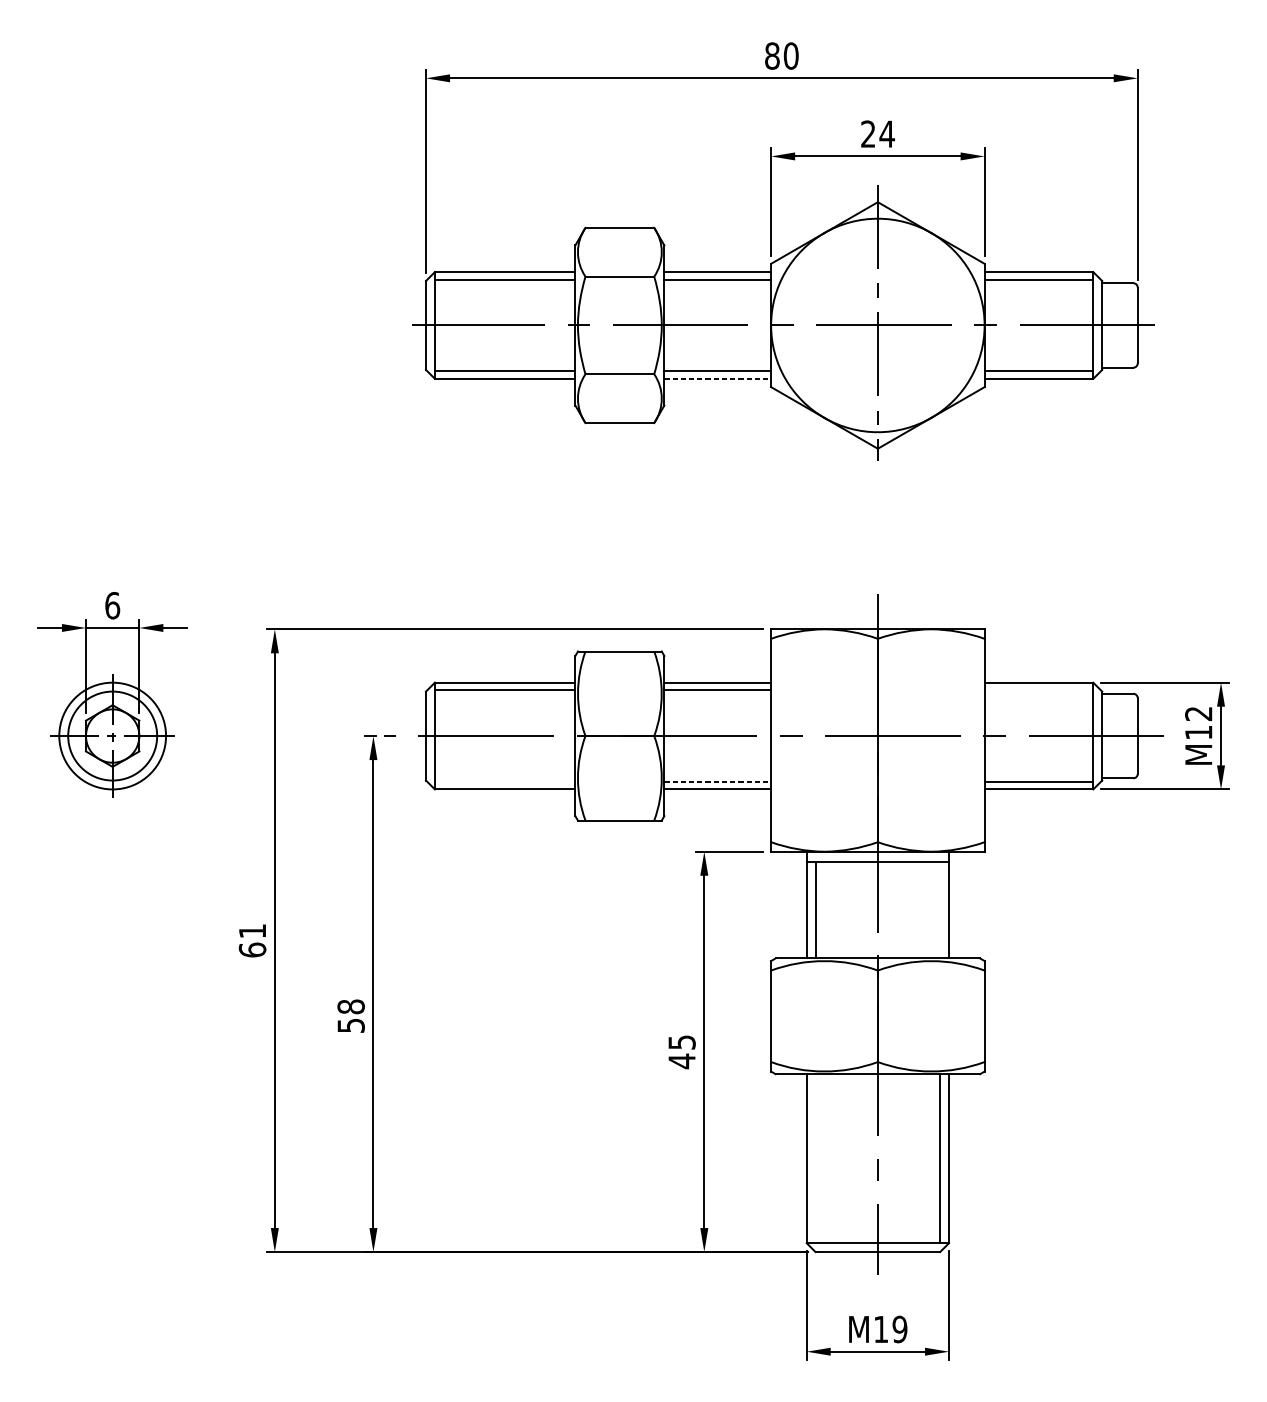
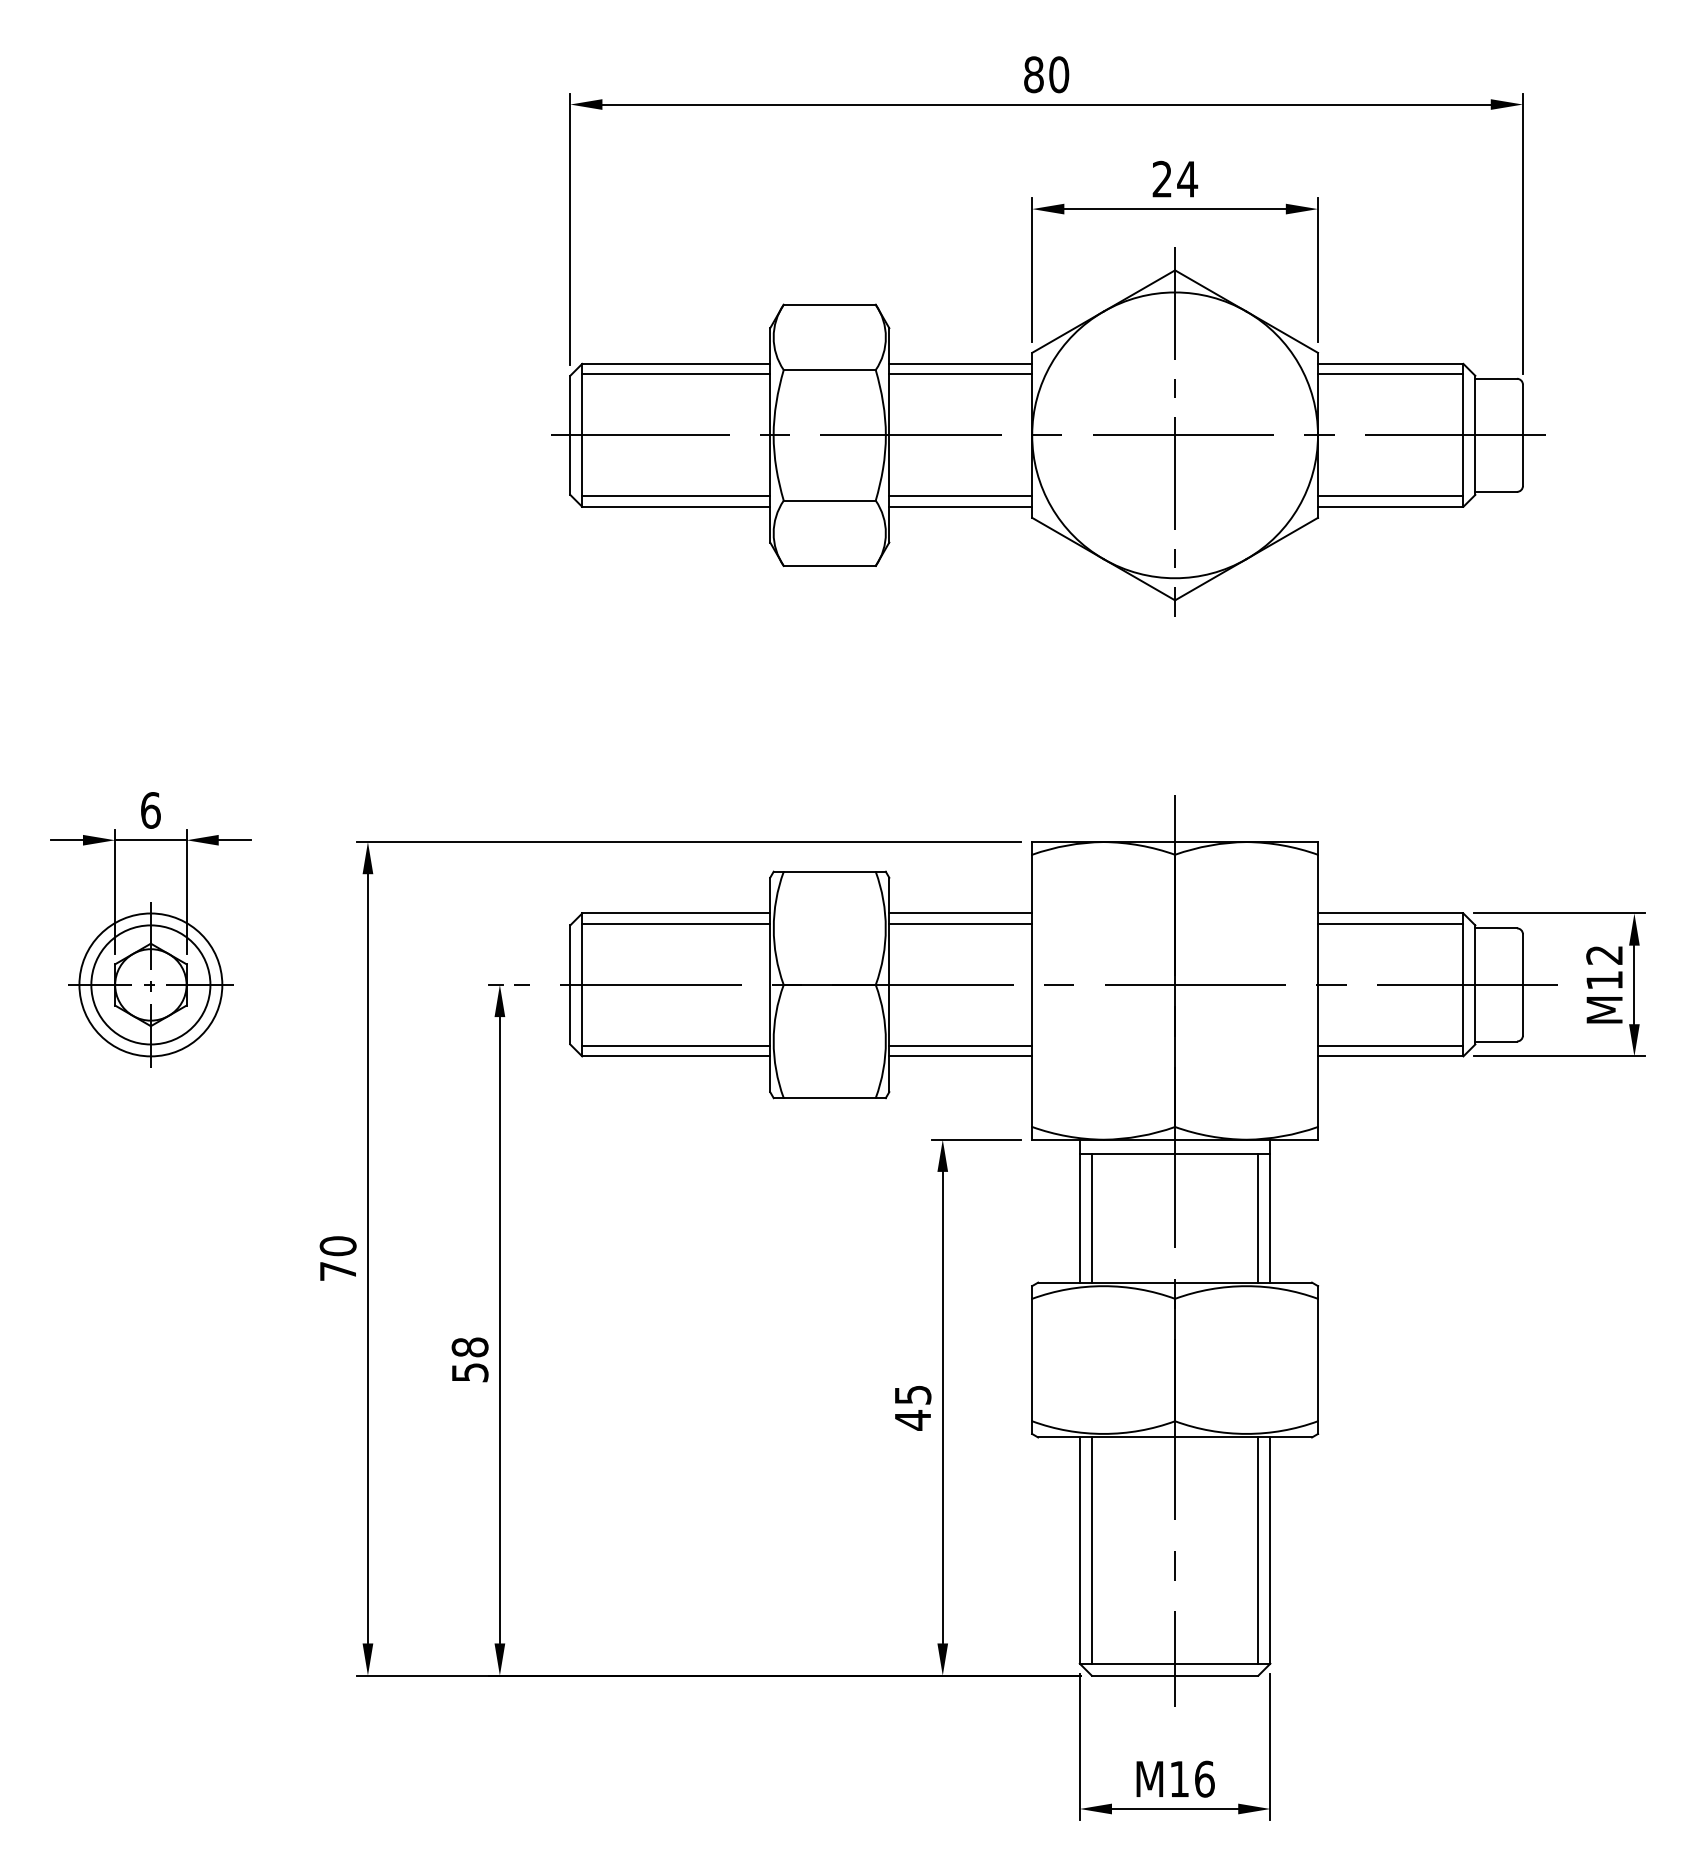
line: (718, 378) -> (961, 506), dashed -> solid
line: (1038, 690) -> (1390, 923), added
line: (505, 781) -> (676, 1045), added
line: (718, 781) -> (961, 1045), dashed -> solid
line: (940, 909) -> (1258, 1217), added
text: (252, 940) -> (337, 1258), 61 -> 70
line: (815, 1158) -> (1091, 1550), added
text: (899, 1328) -> (1204, 1778), M19 -> M16

